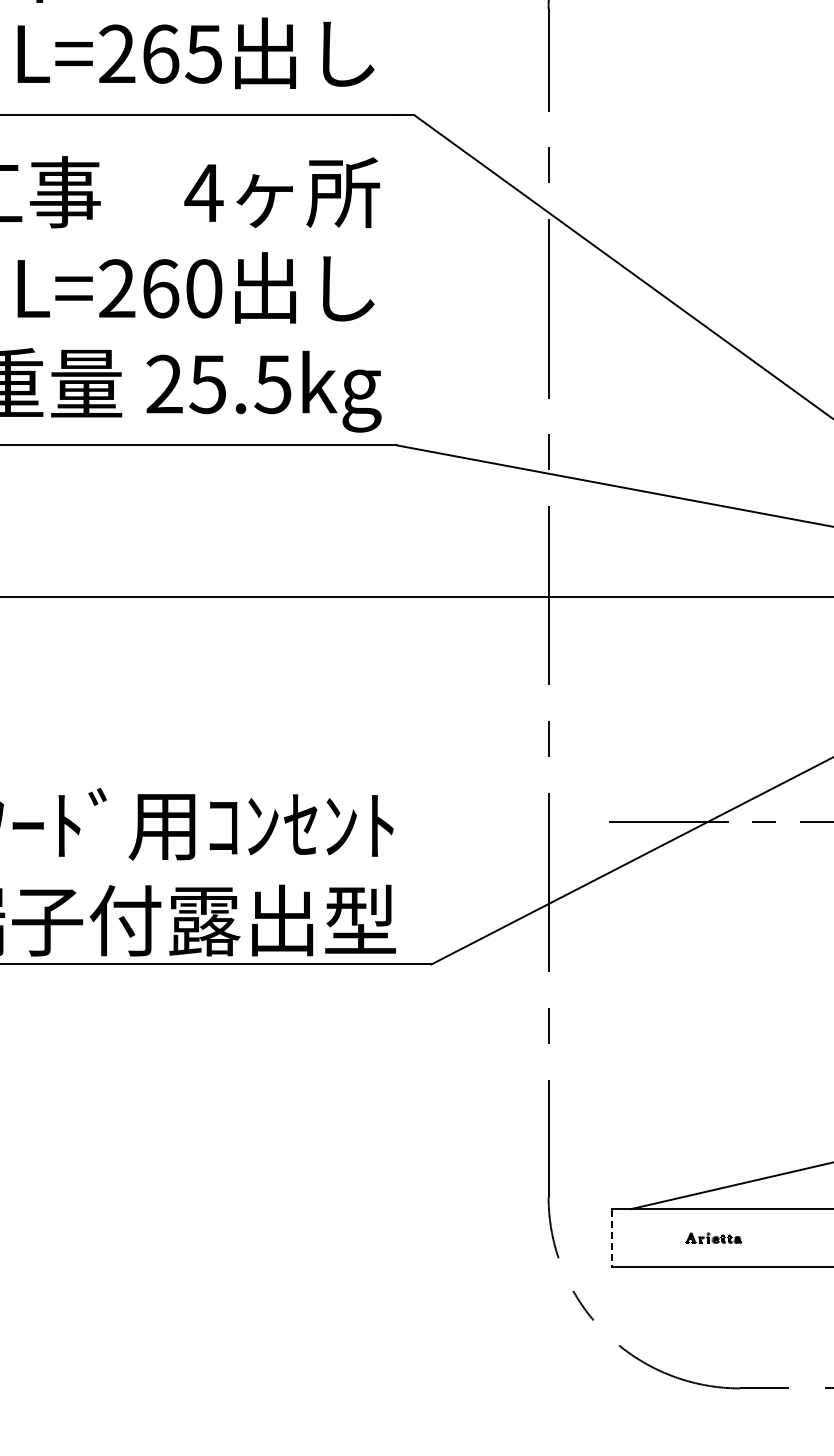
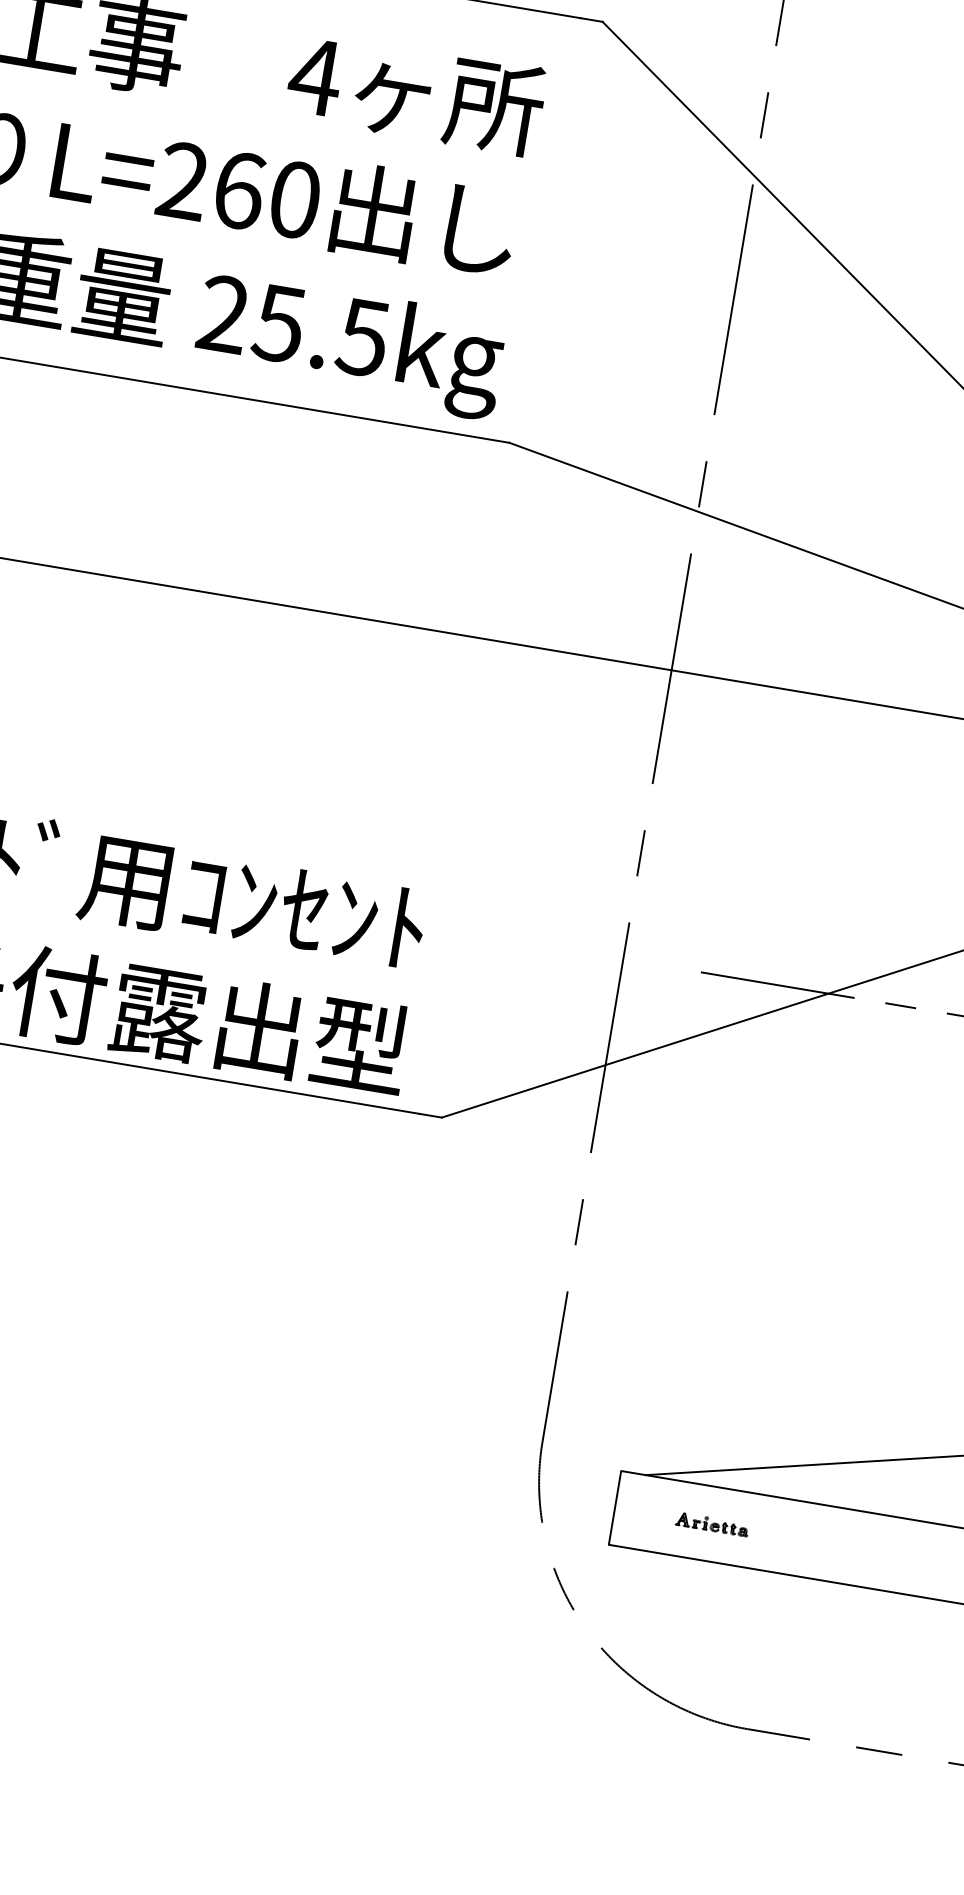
part: (713, 1237) -> (712, 1523), moved
line: (611, 1238) -> (614, 1508), dashed -> solid

